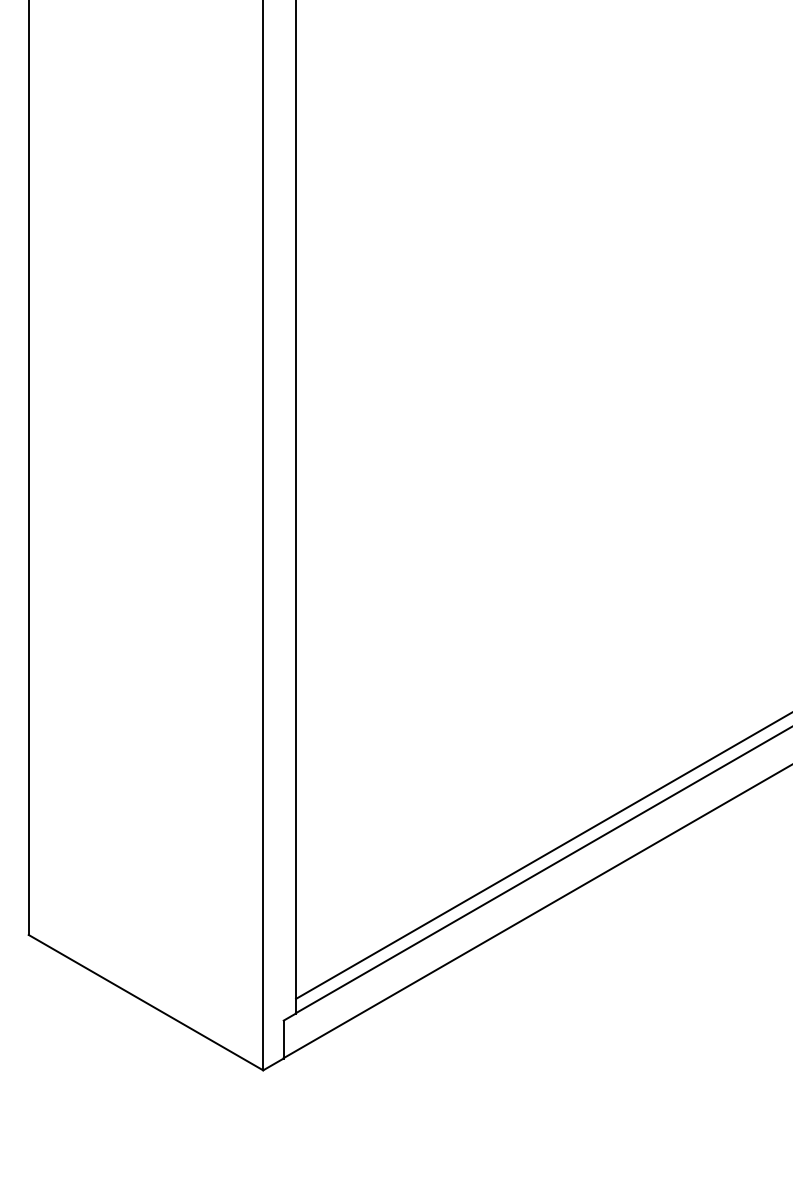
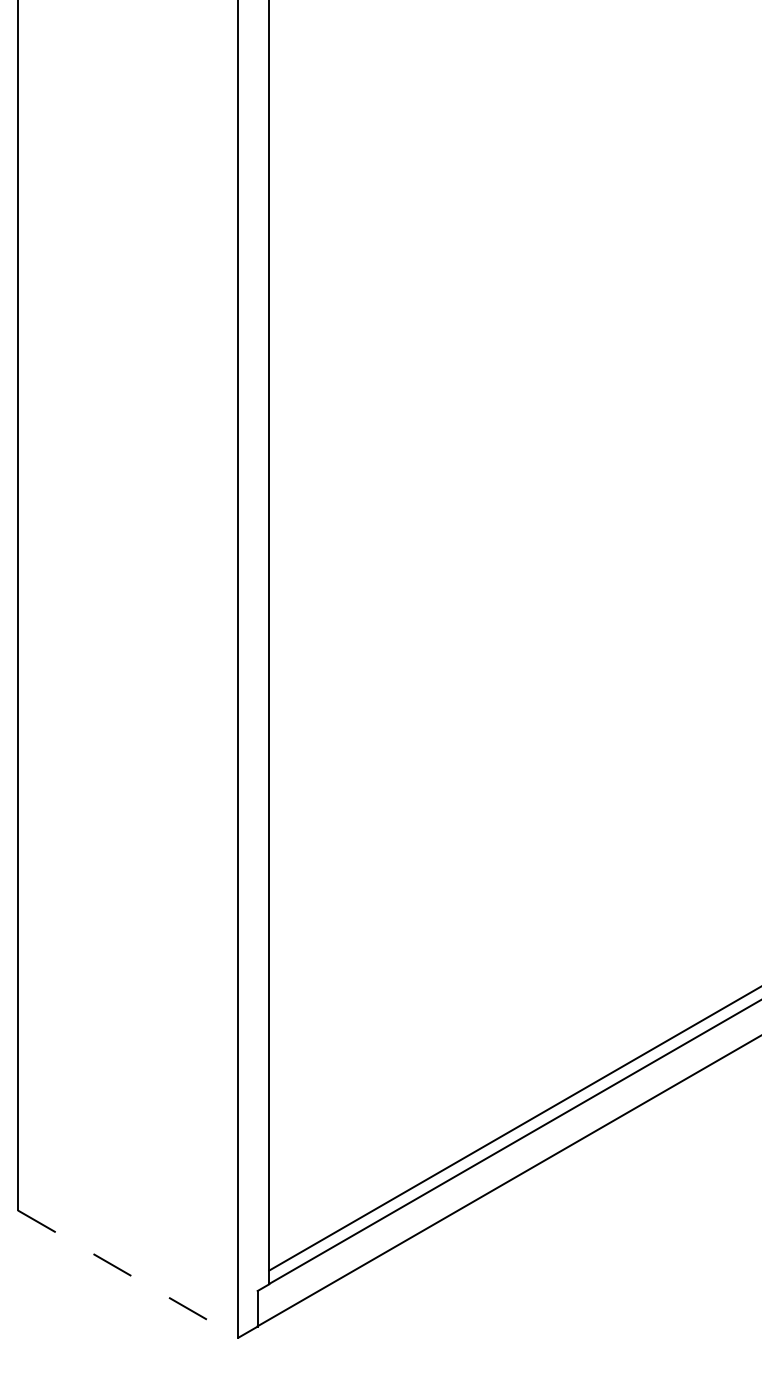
line: (146, 1003) -> (128, 1274), solid -> dashed

